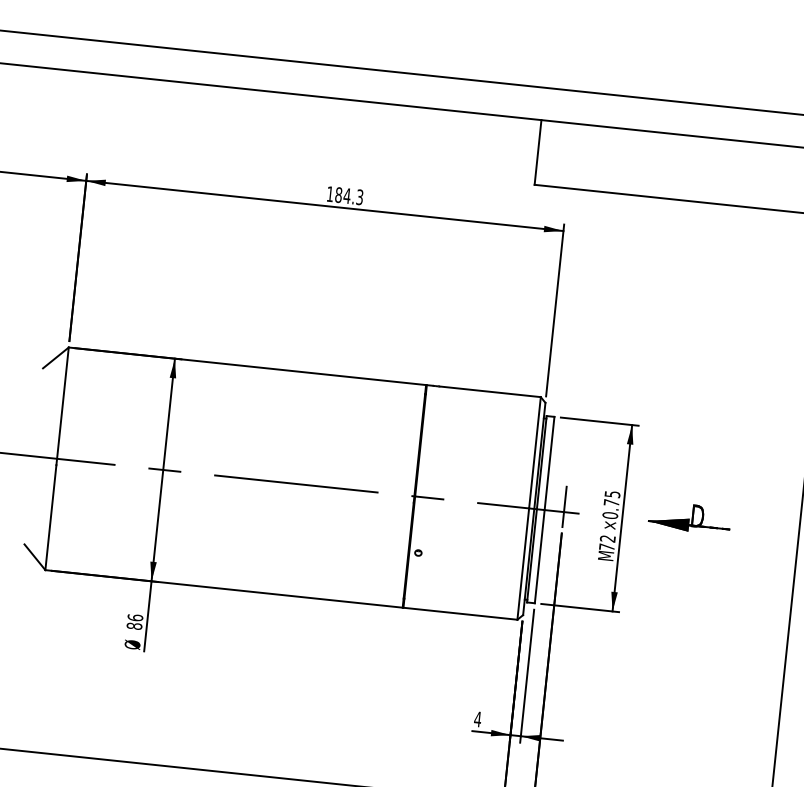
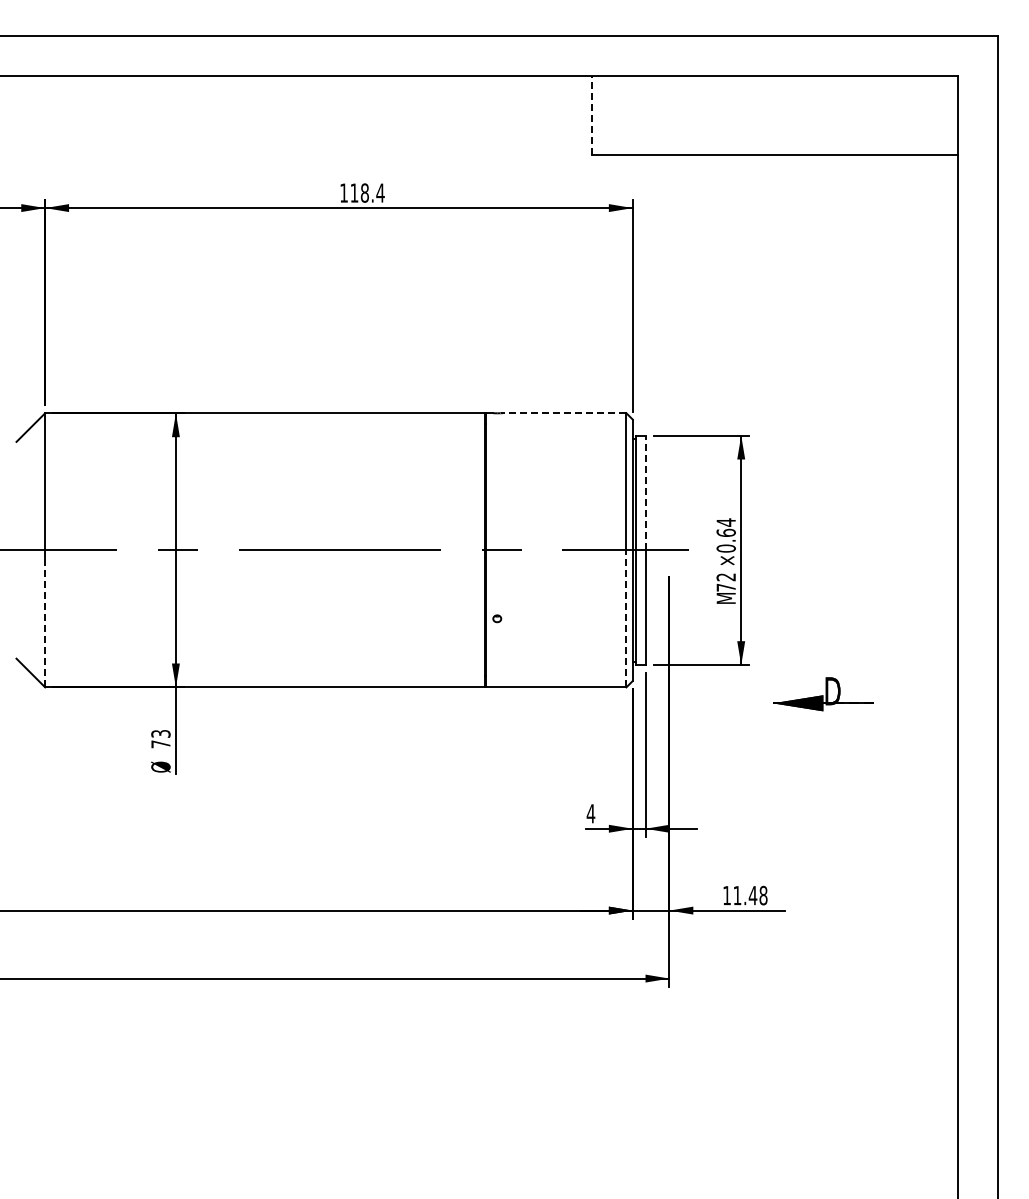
line: (537, 152) -> (591, 115), solid -> dashed
text: (349, 195) -> (367, 192), 184.3 -> 118.4
line: (489, 391) -> (563, 413), solid -> dashed
line: (549, 463) -> (645, 492), solid -> dashed
text: (611, 498) -> (725, 527), ×0.75 -> ×0.64
line: (564, 506) -> (669, 543), removed
line: (51, 517) -> (45, 622), solid -> dashed
part: (689, 518) -> (823, 694), moved
line: (523, 563) -> (626, 618), solid -> dashed
text: (134, 621) -> (160, 738), 86 -> 73

